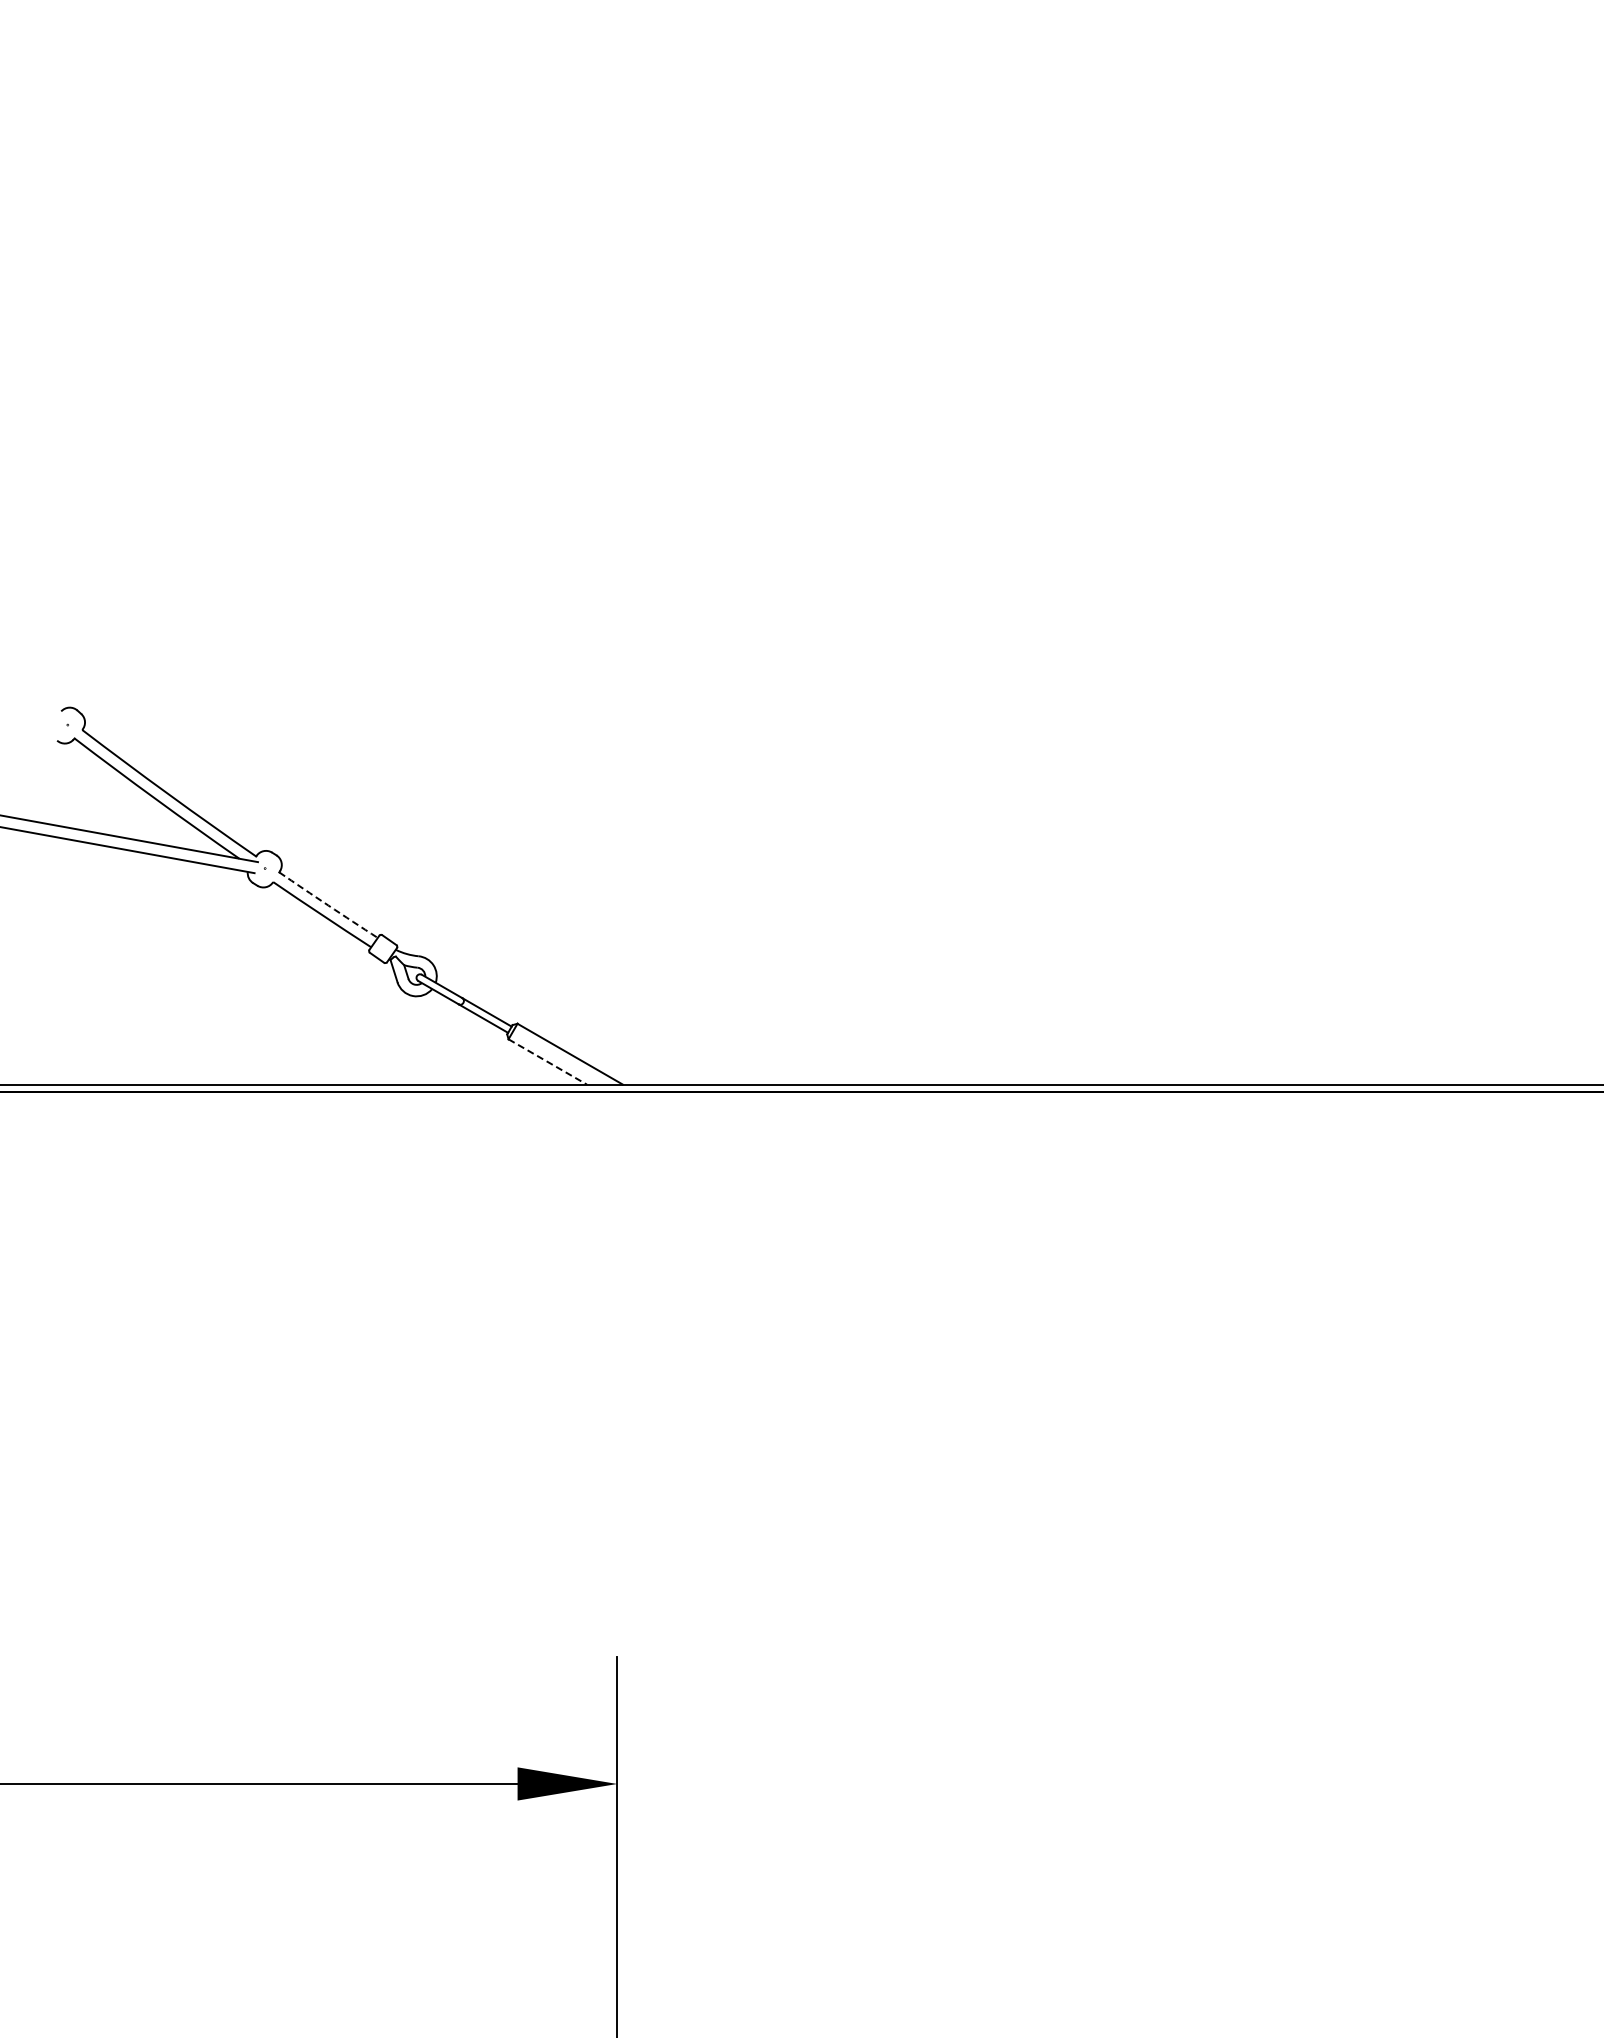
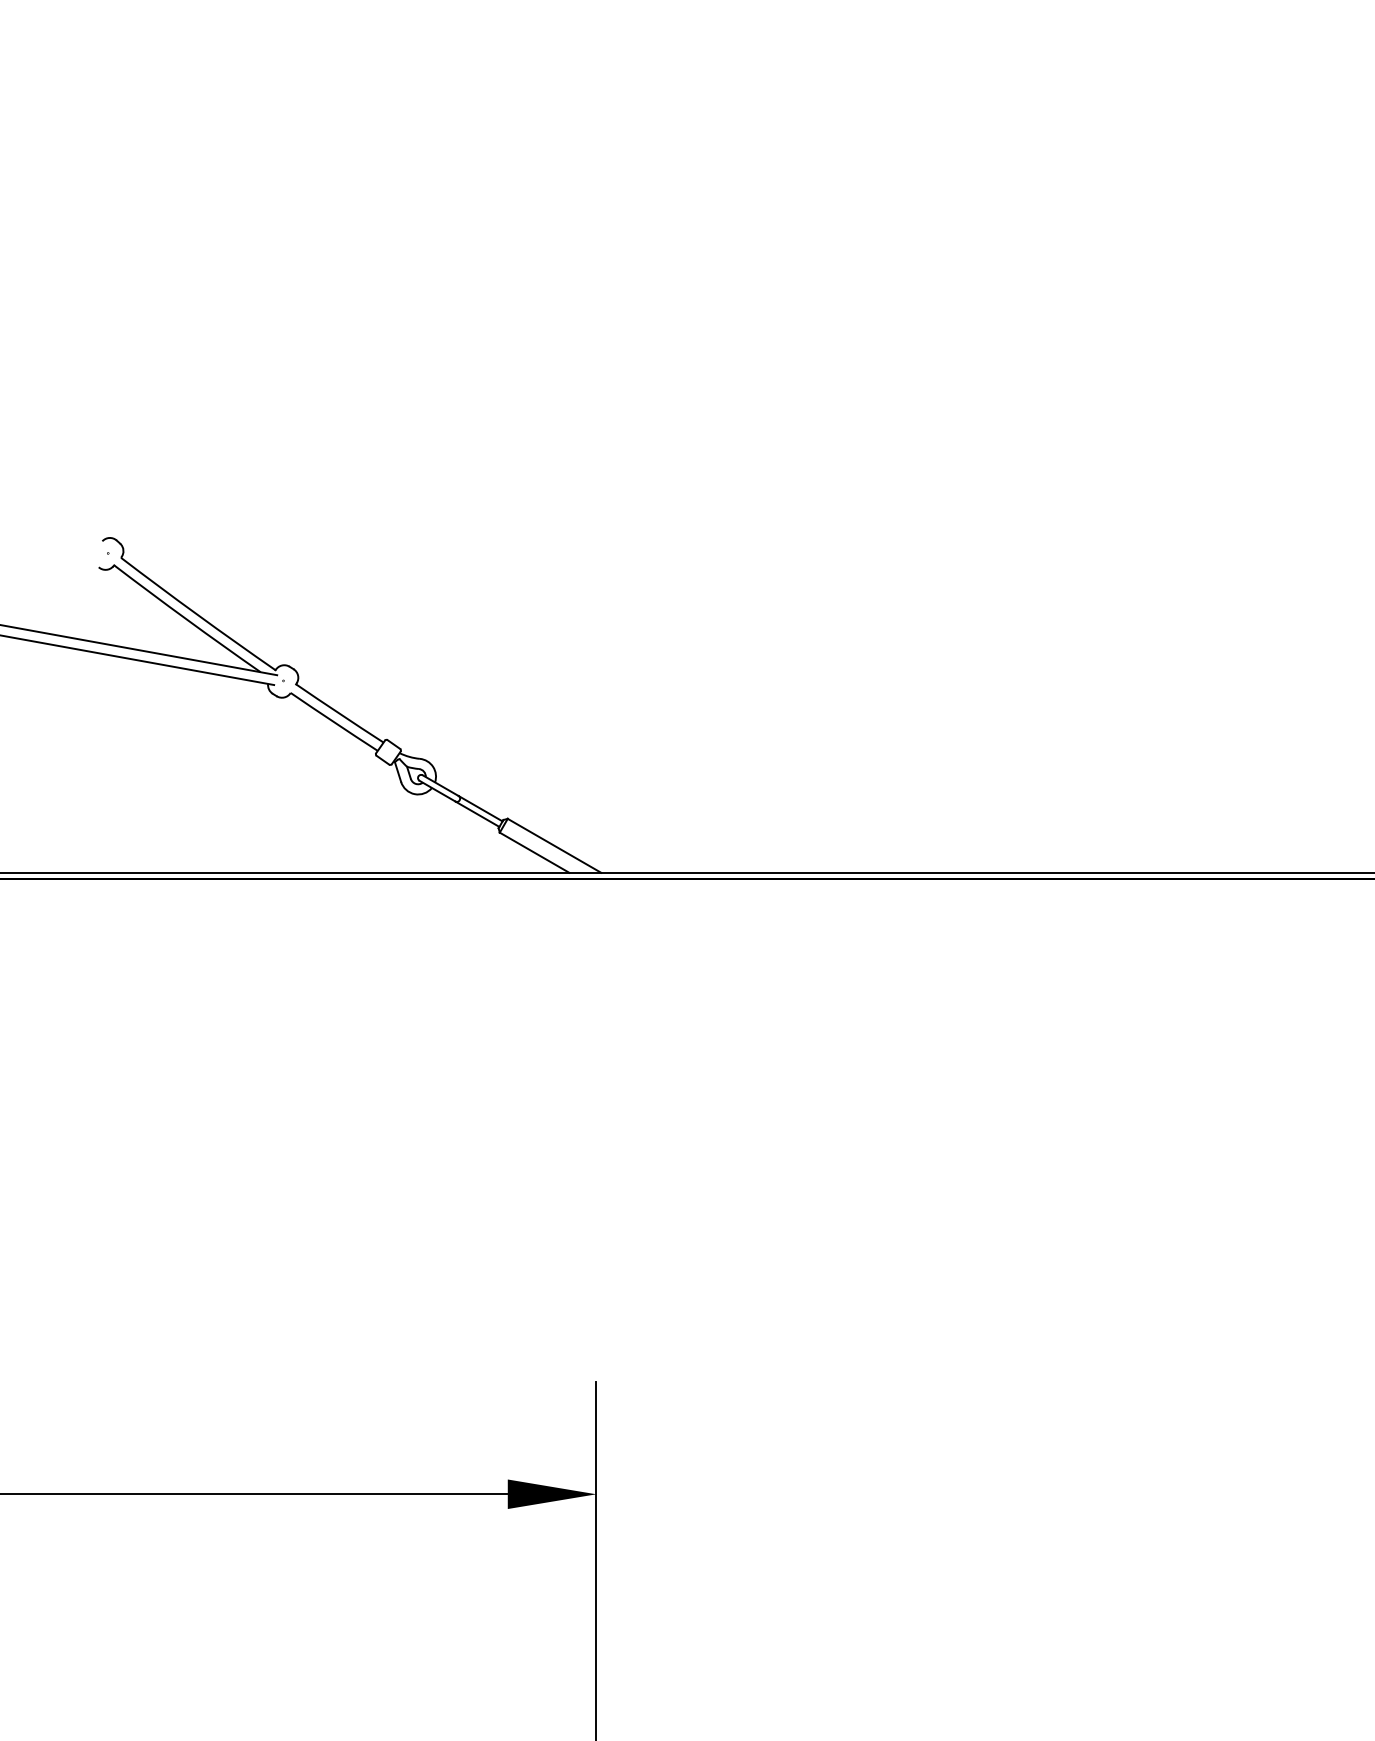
arc: (328, 905) -> (339, 713), dashed -> solid
line: (548, 1062) -> (535, 853), dashed -> solid

